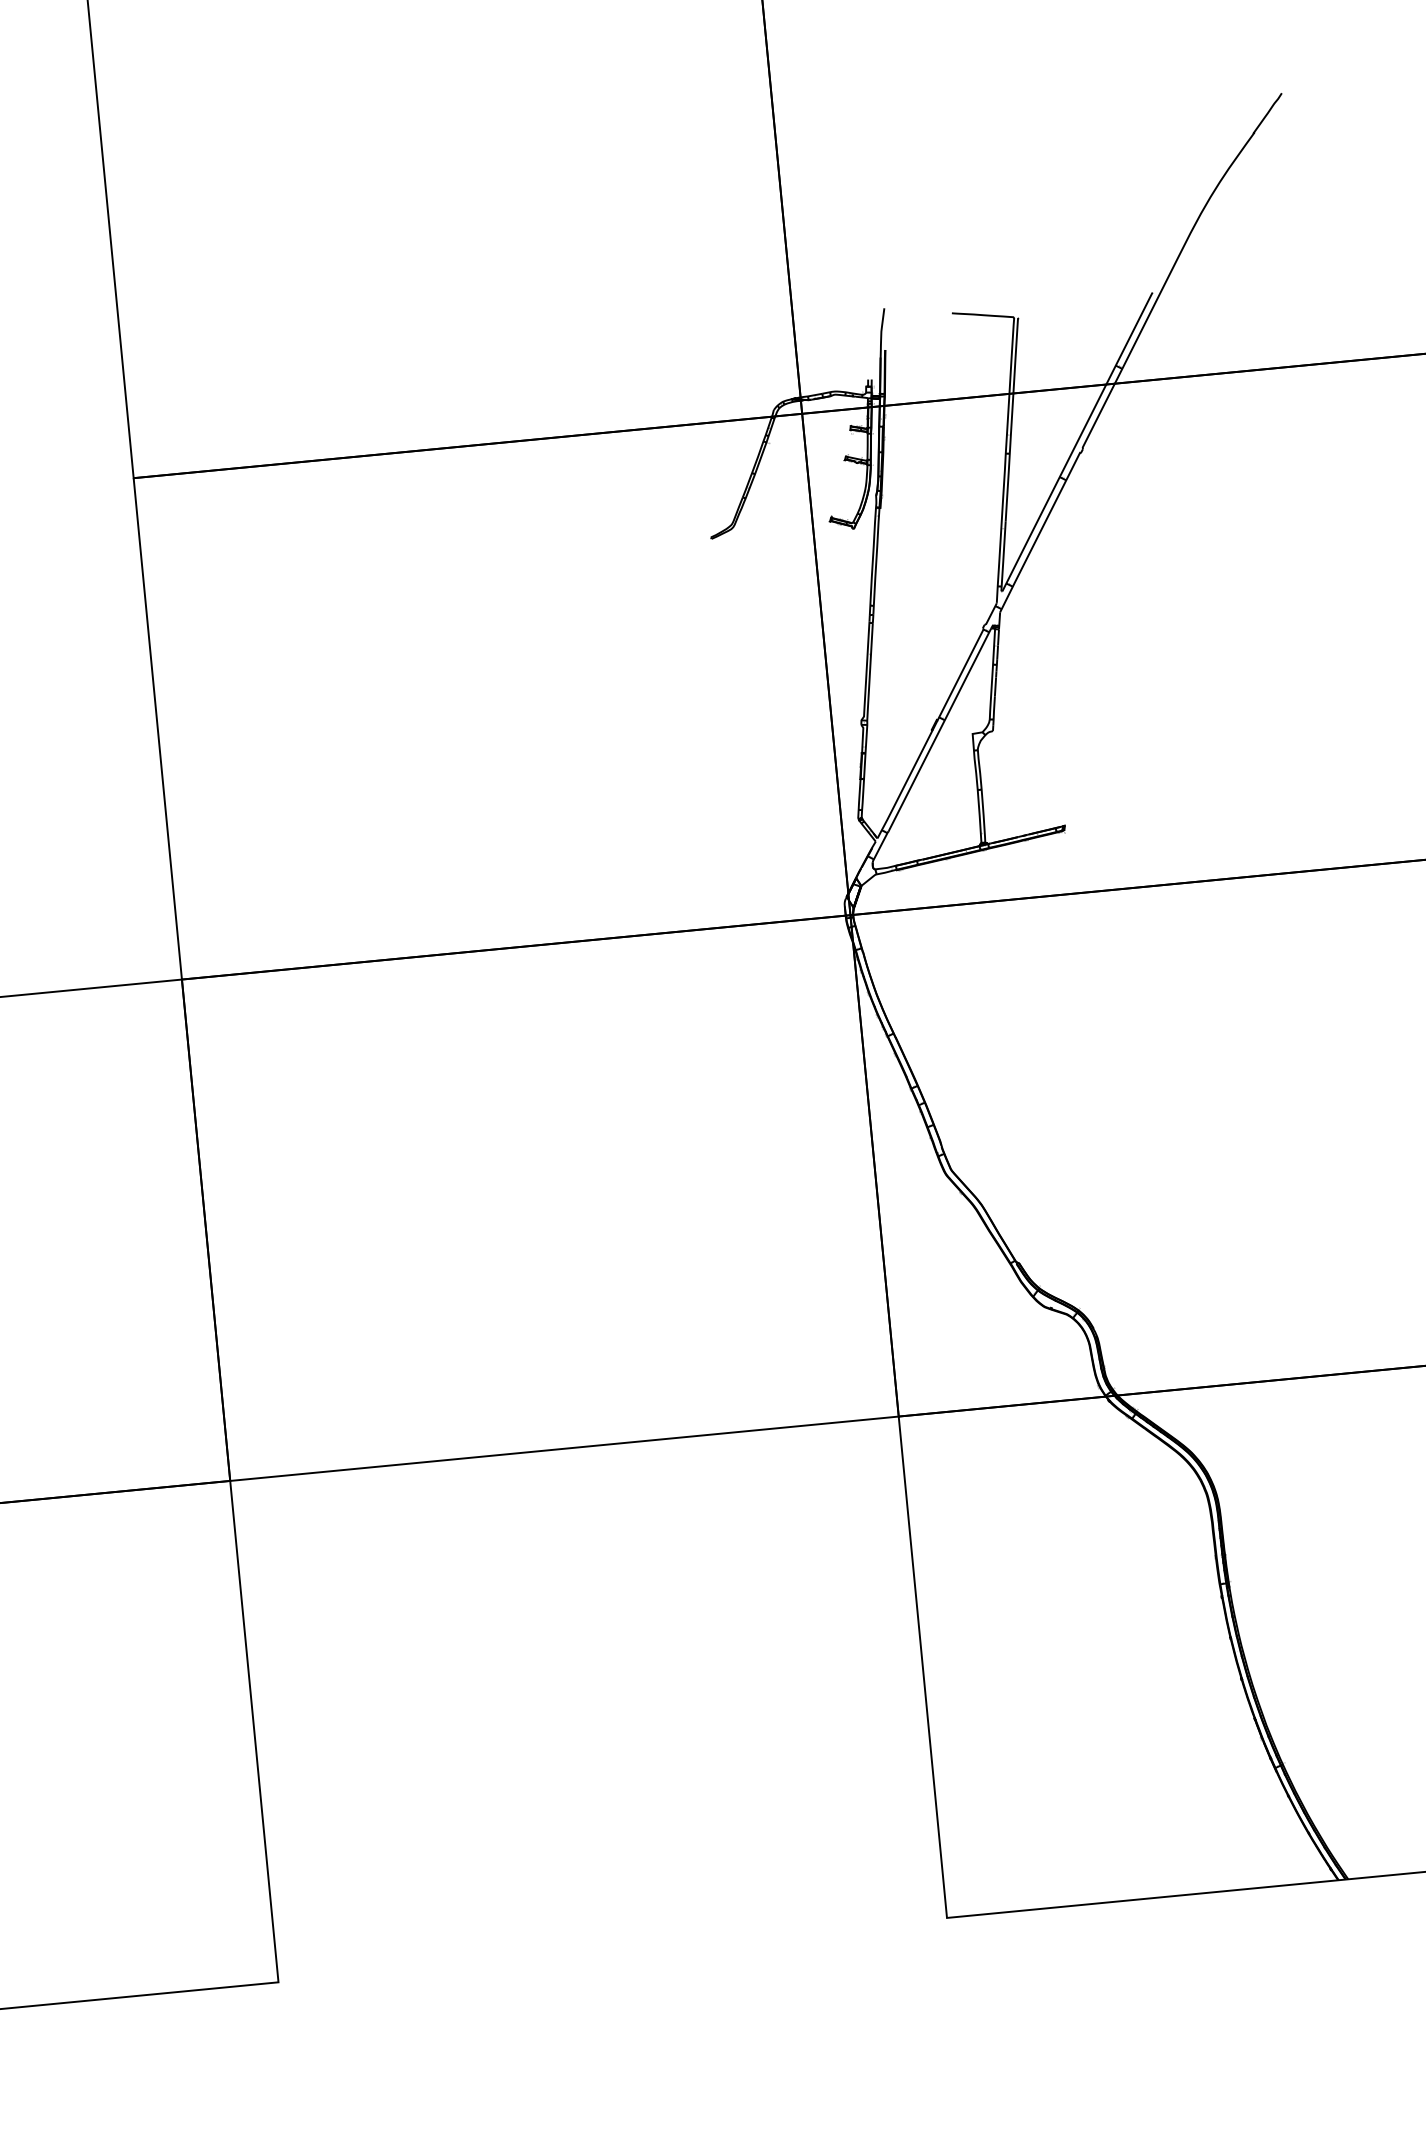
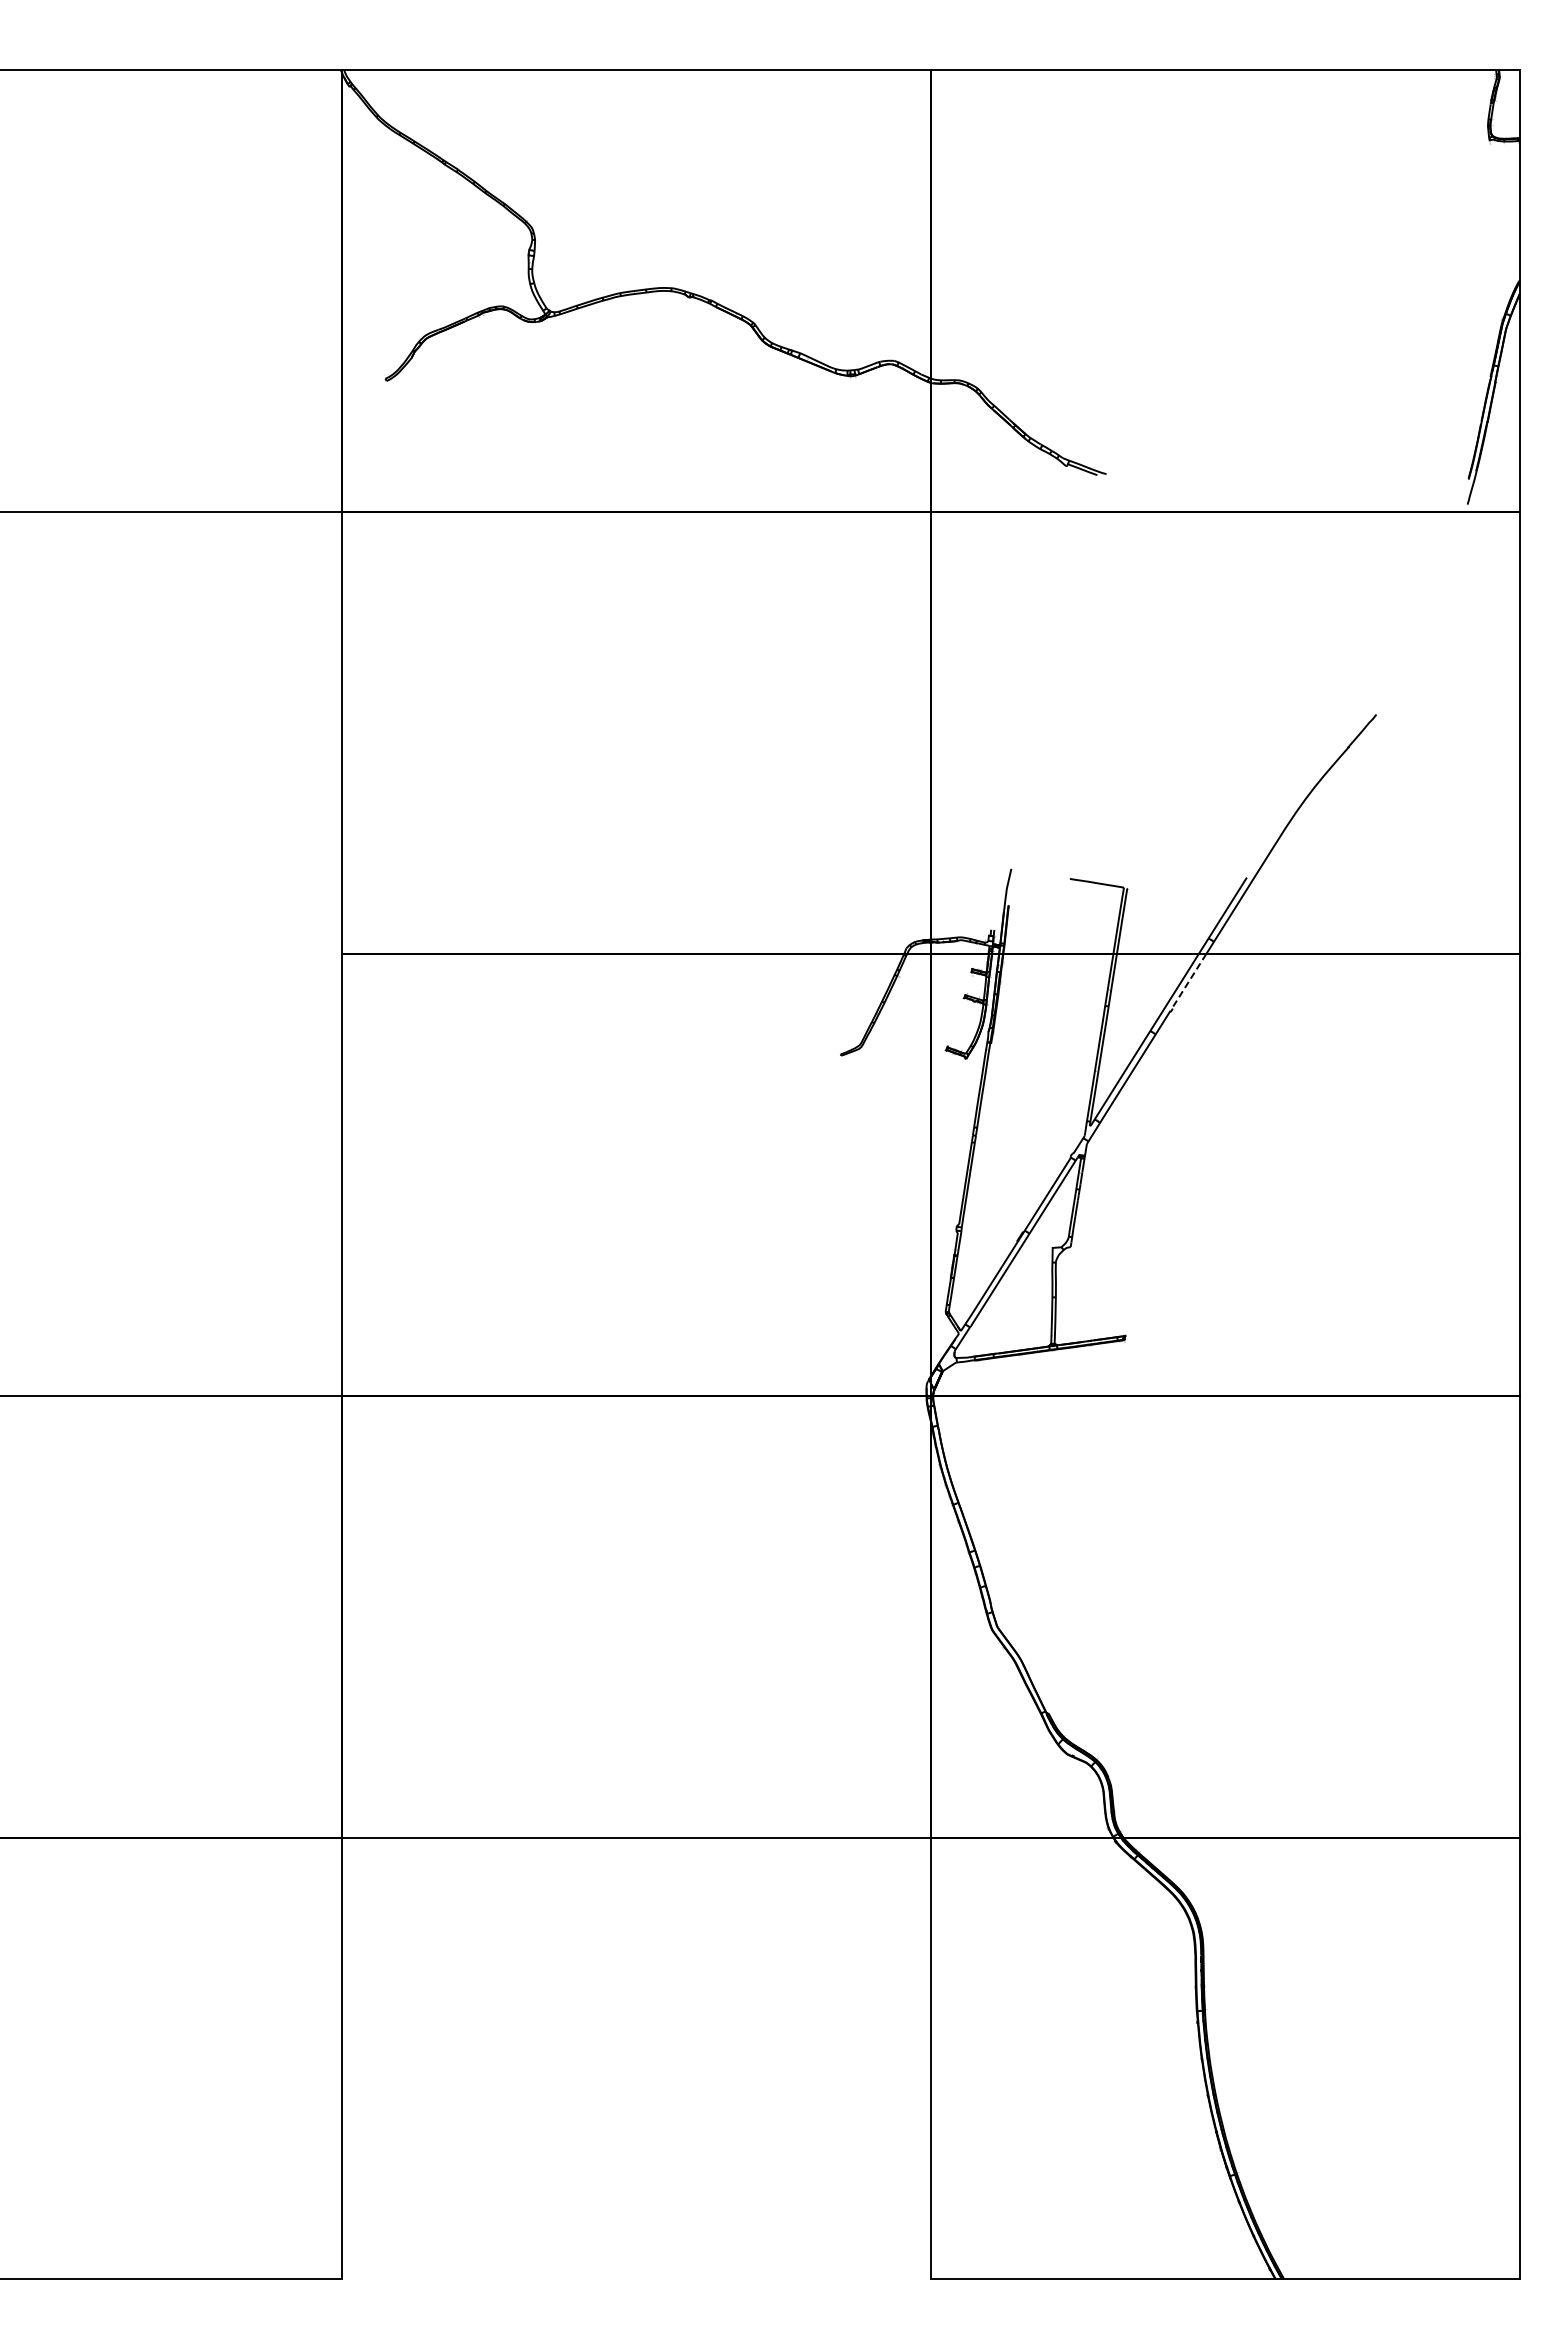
line: (1097, 416) -> (1188, 981), solid -> dashed

